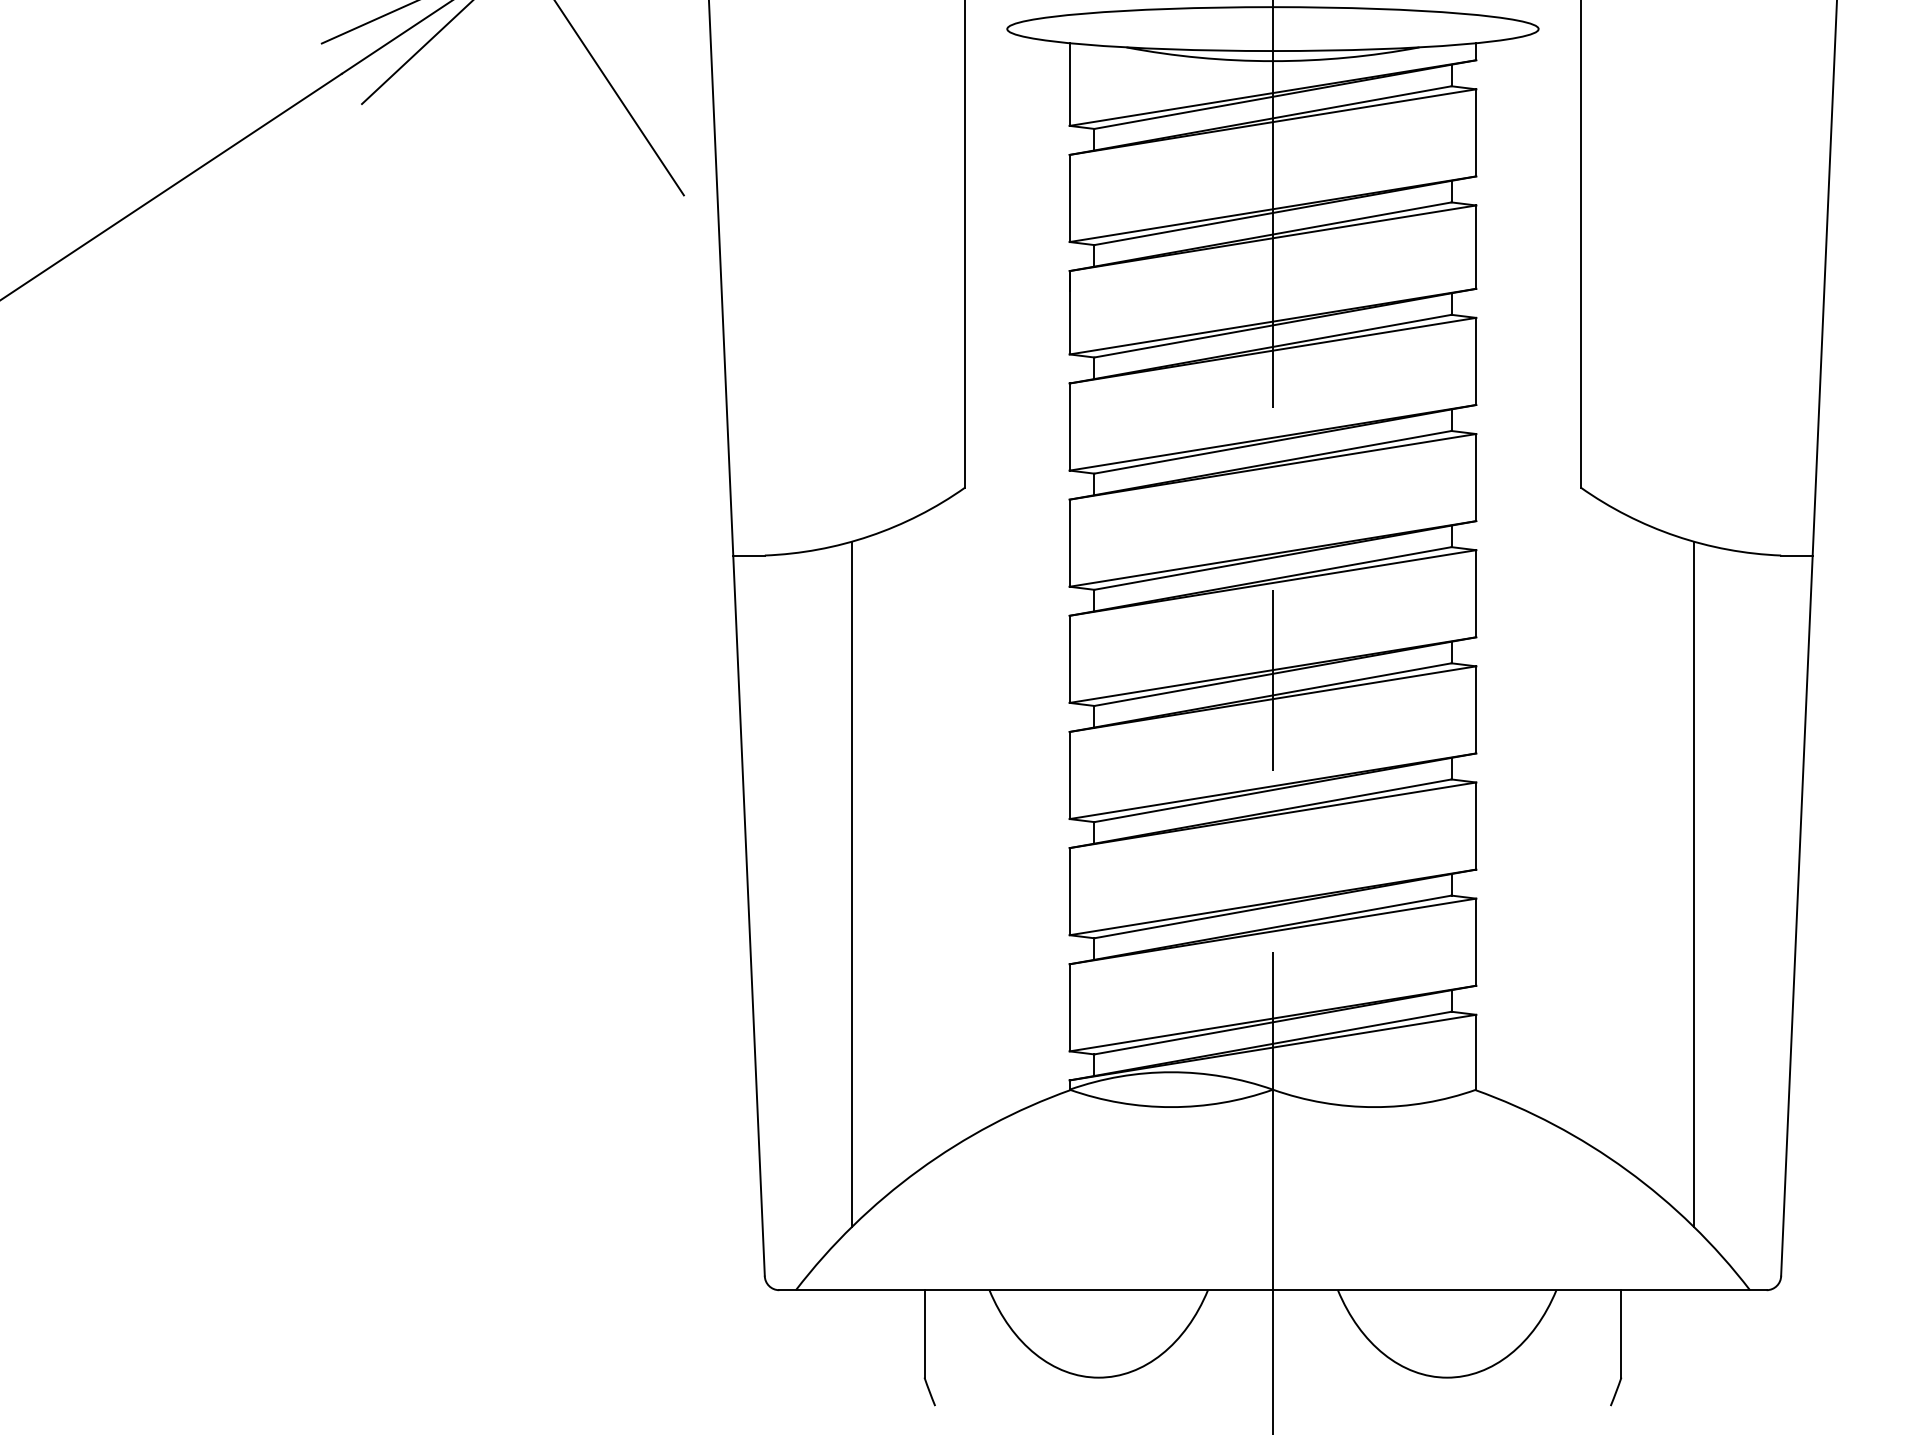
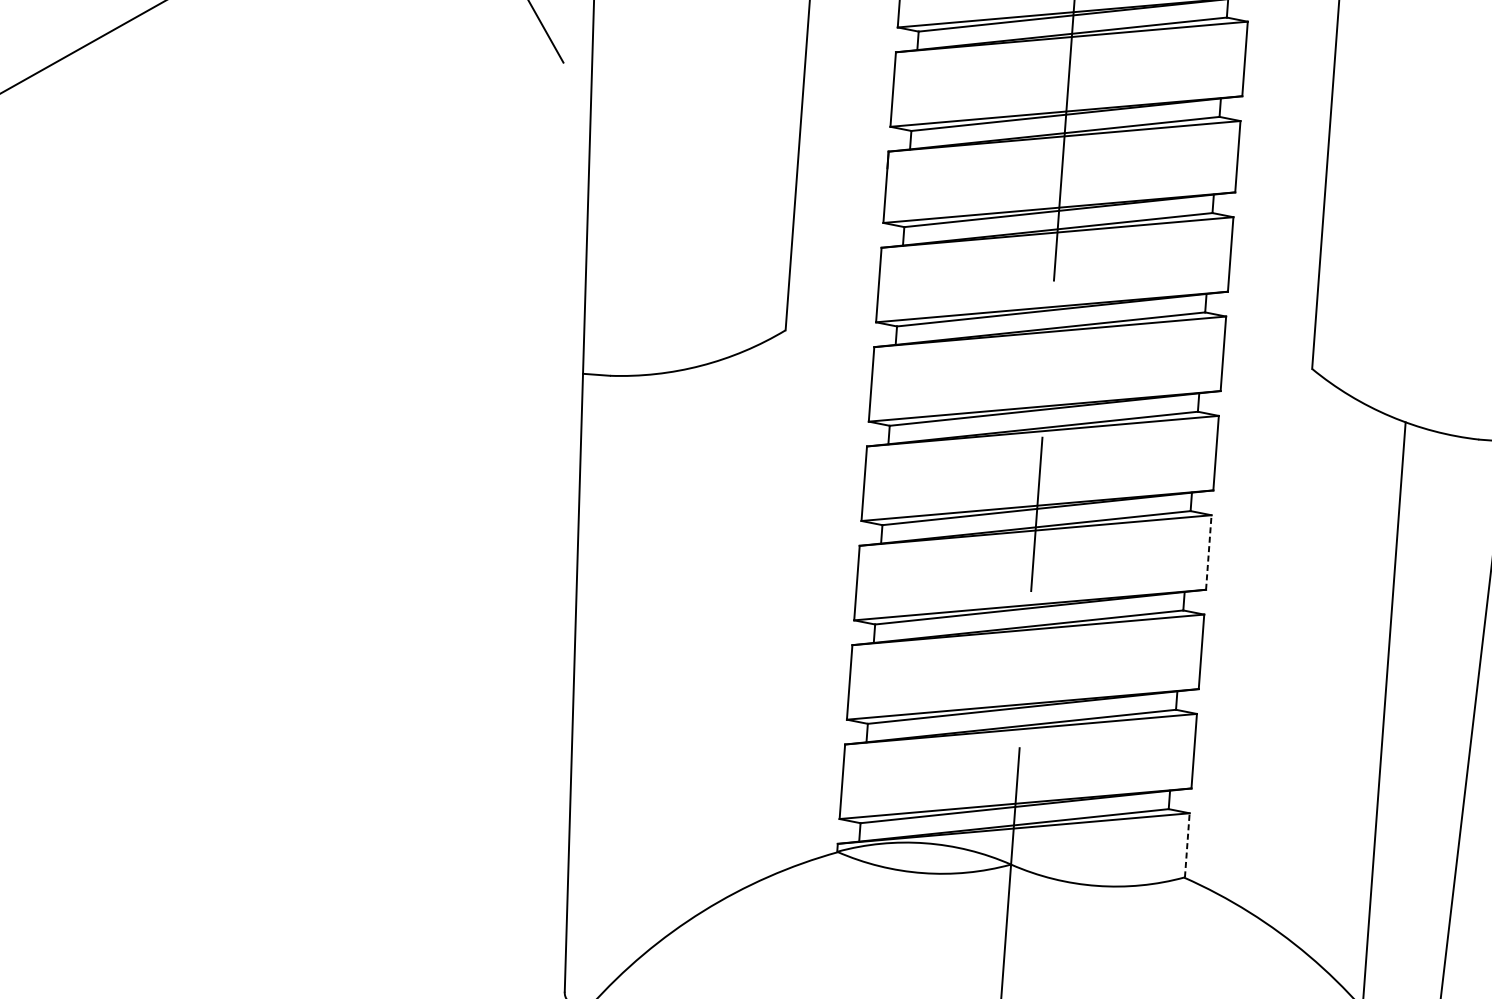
line: (1476, 709) -> (1209, 552), solid -> dashed
line: (851, 884) -> (663, 662), removed
line: (1476, 1051) -> (1187, 844), solid -> dashed

